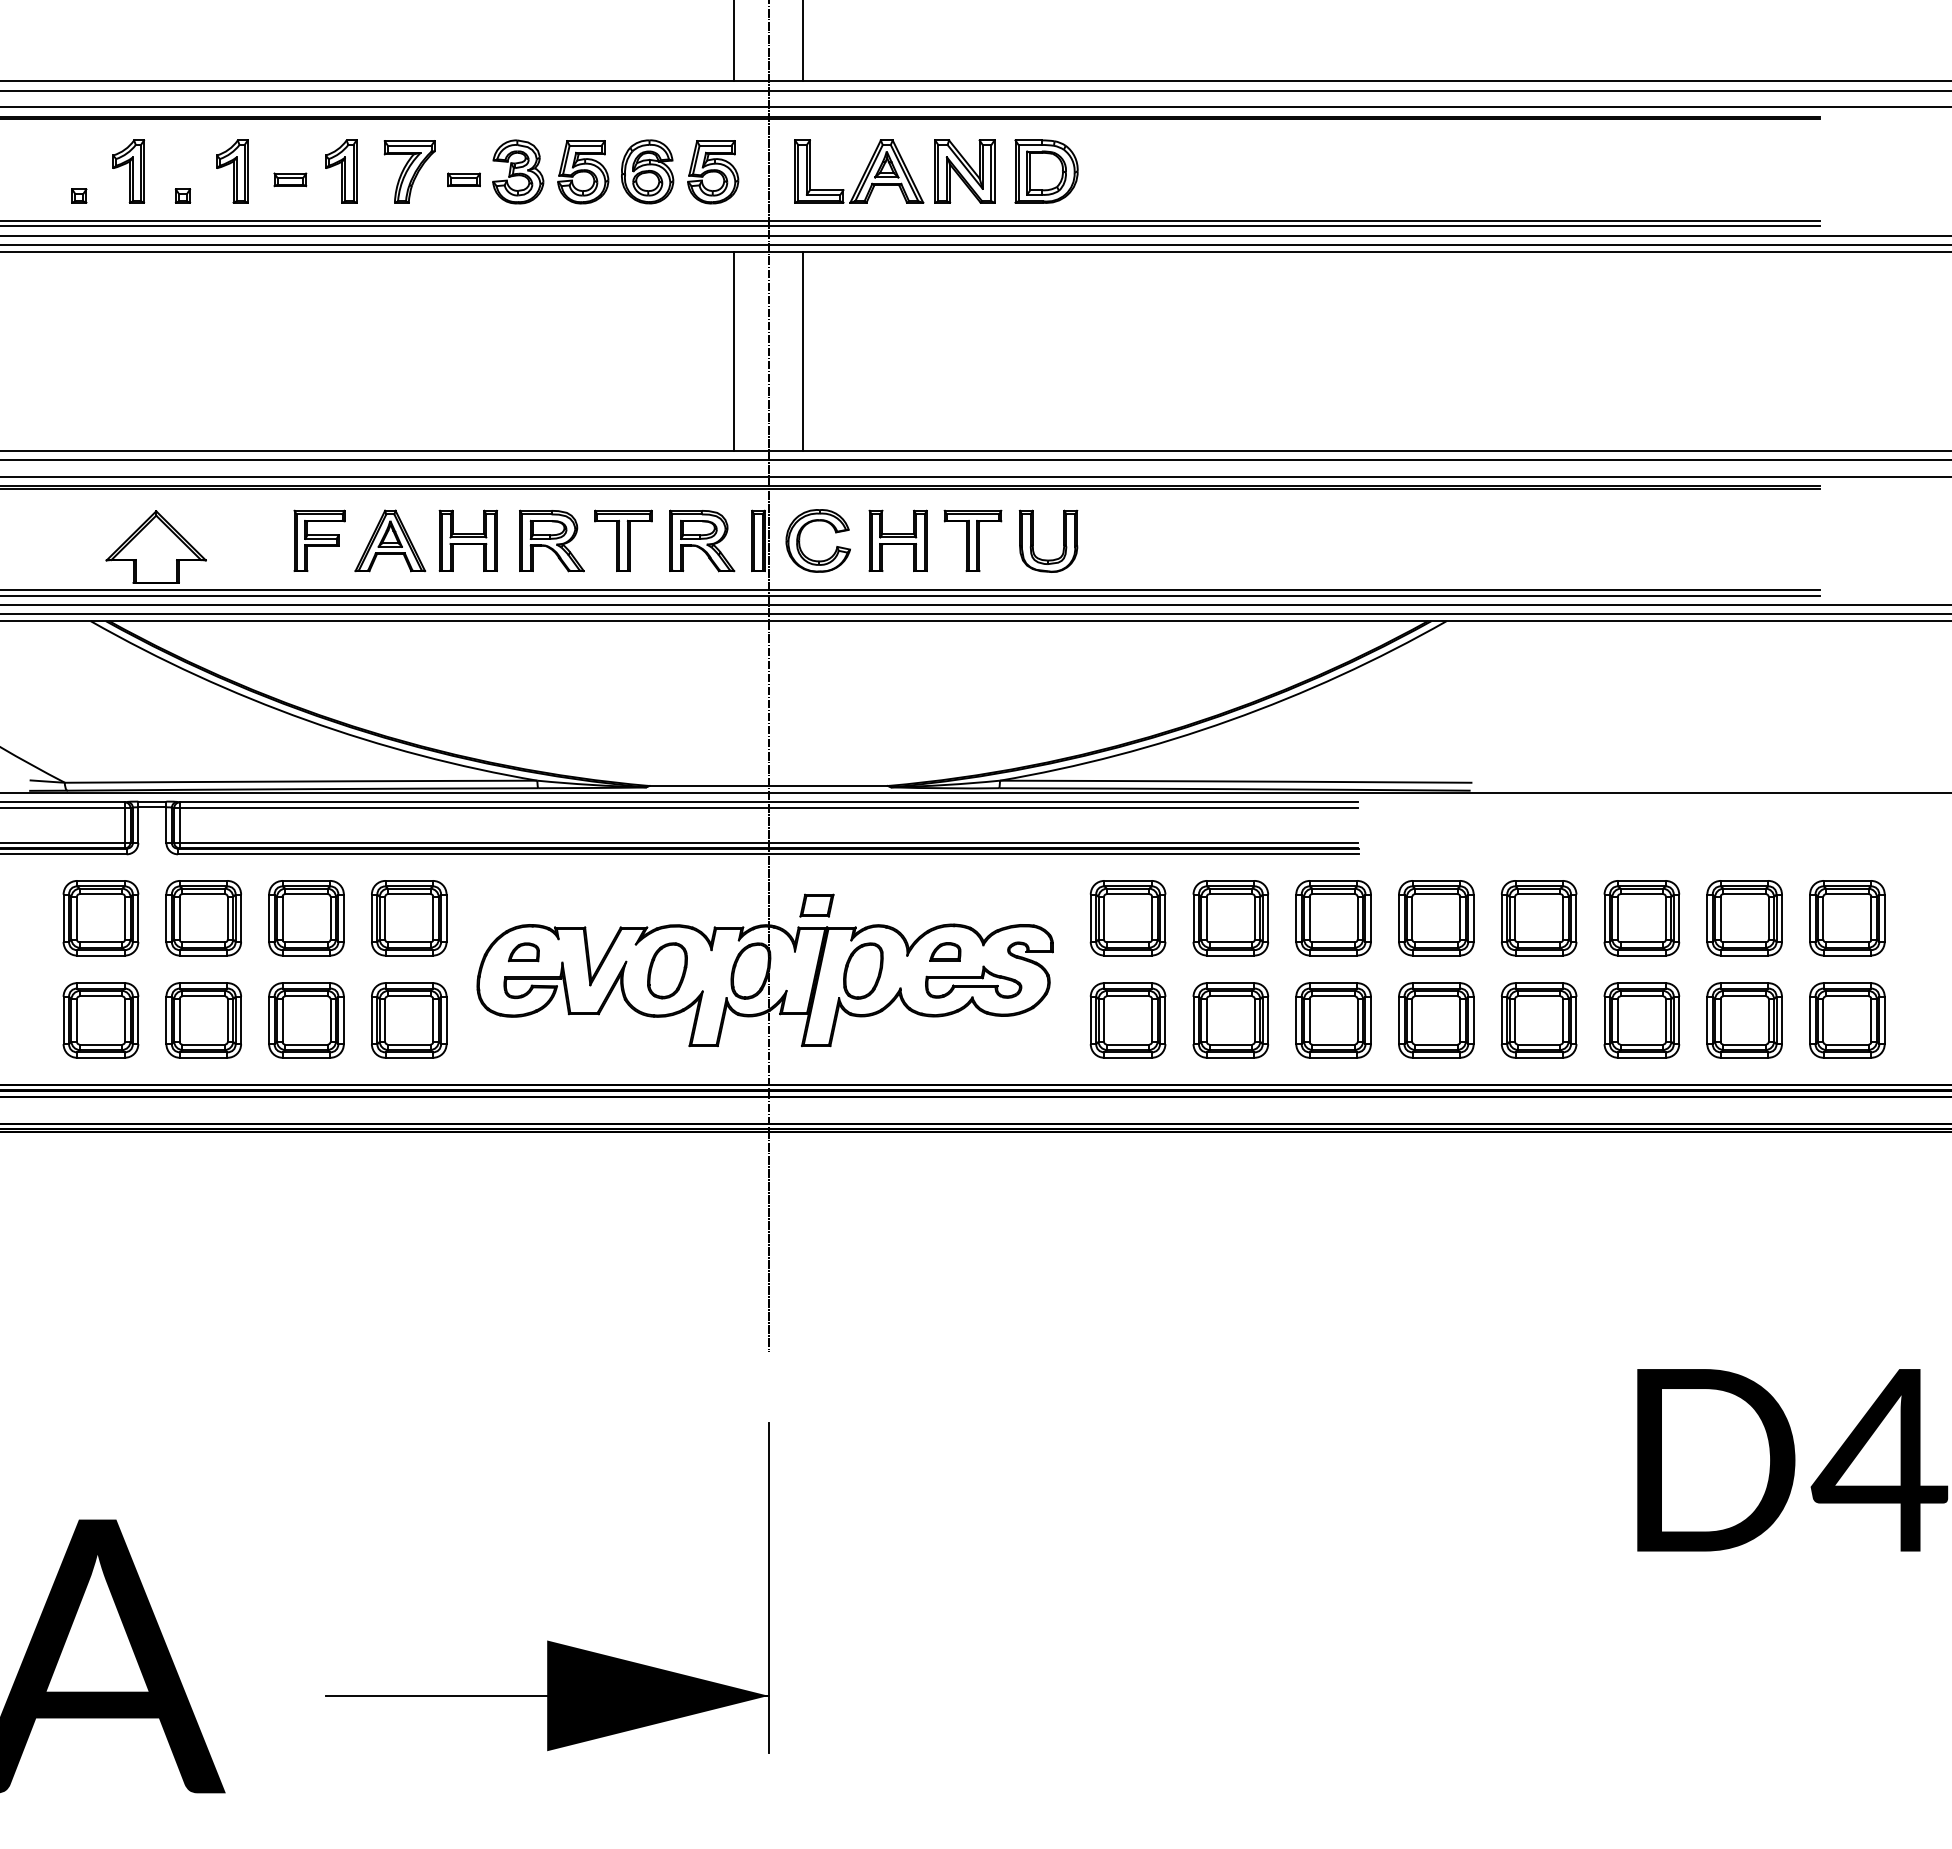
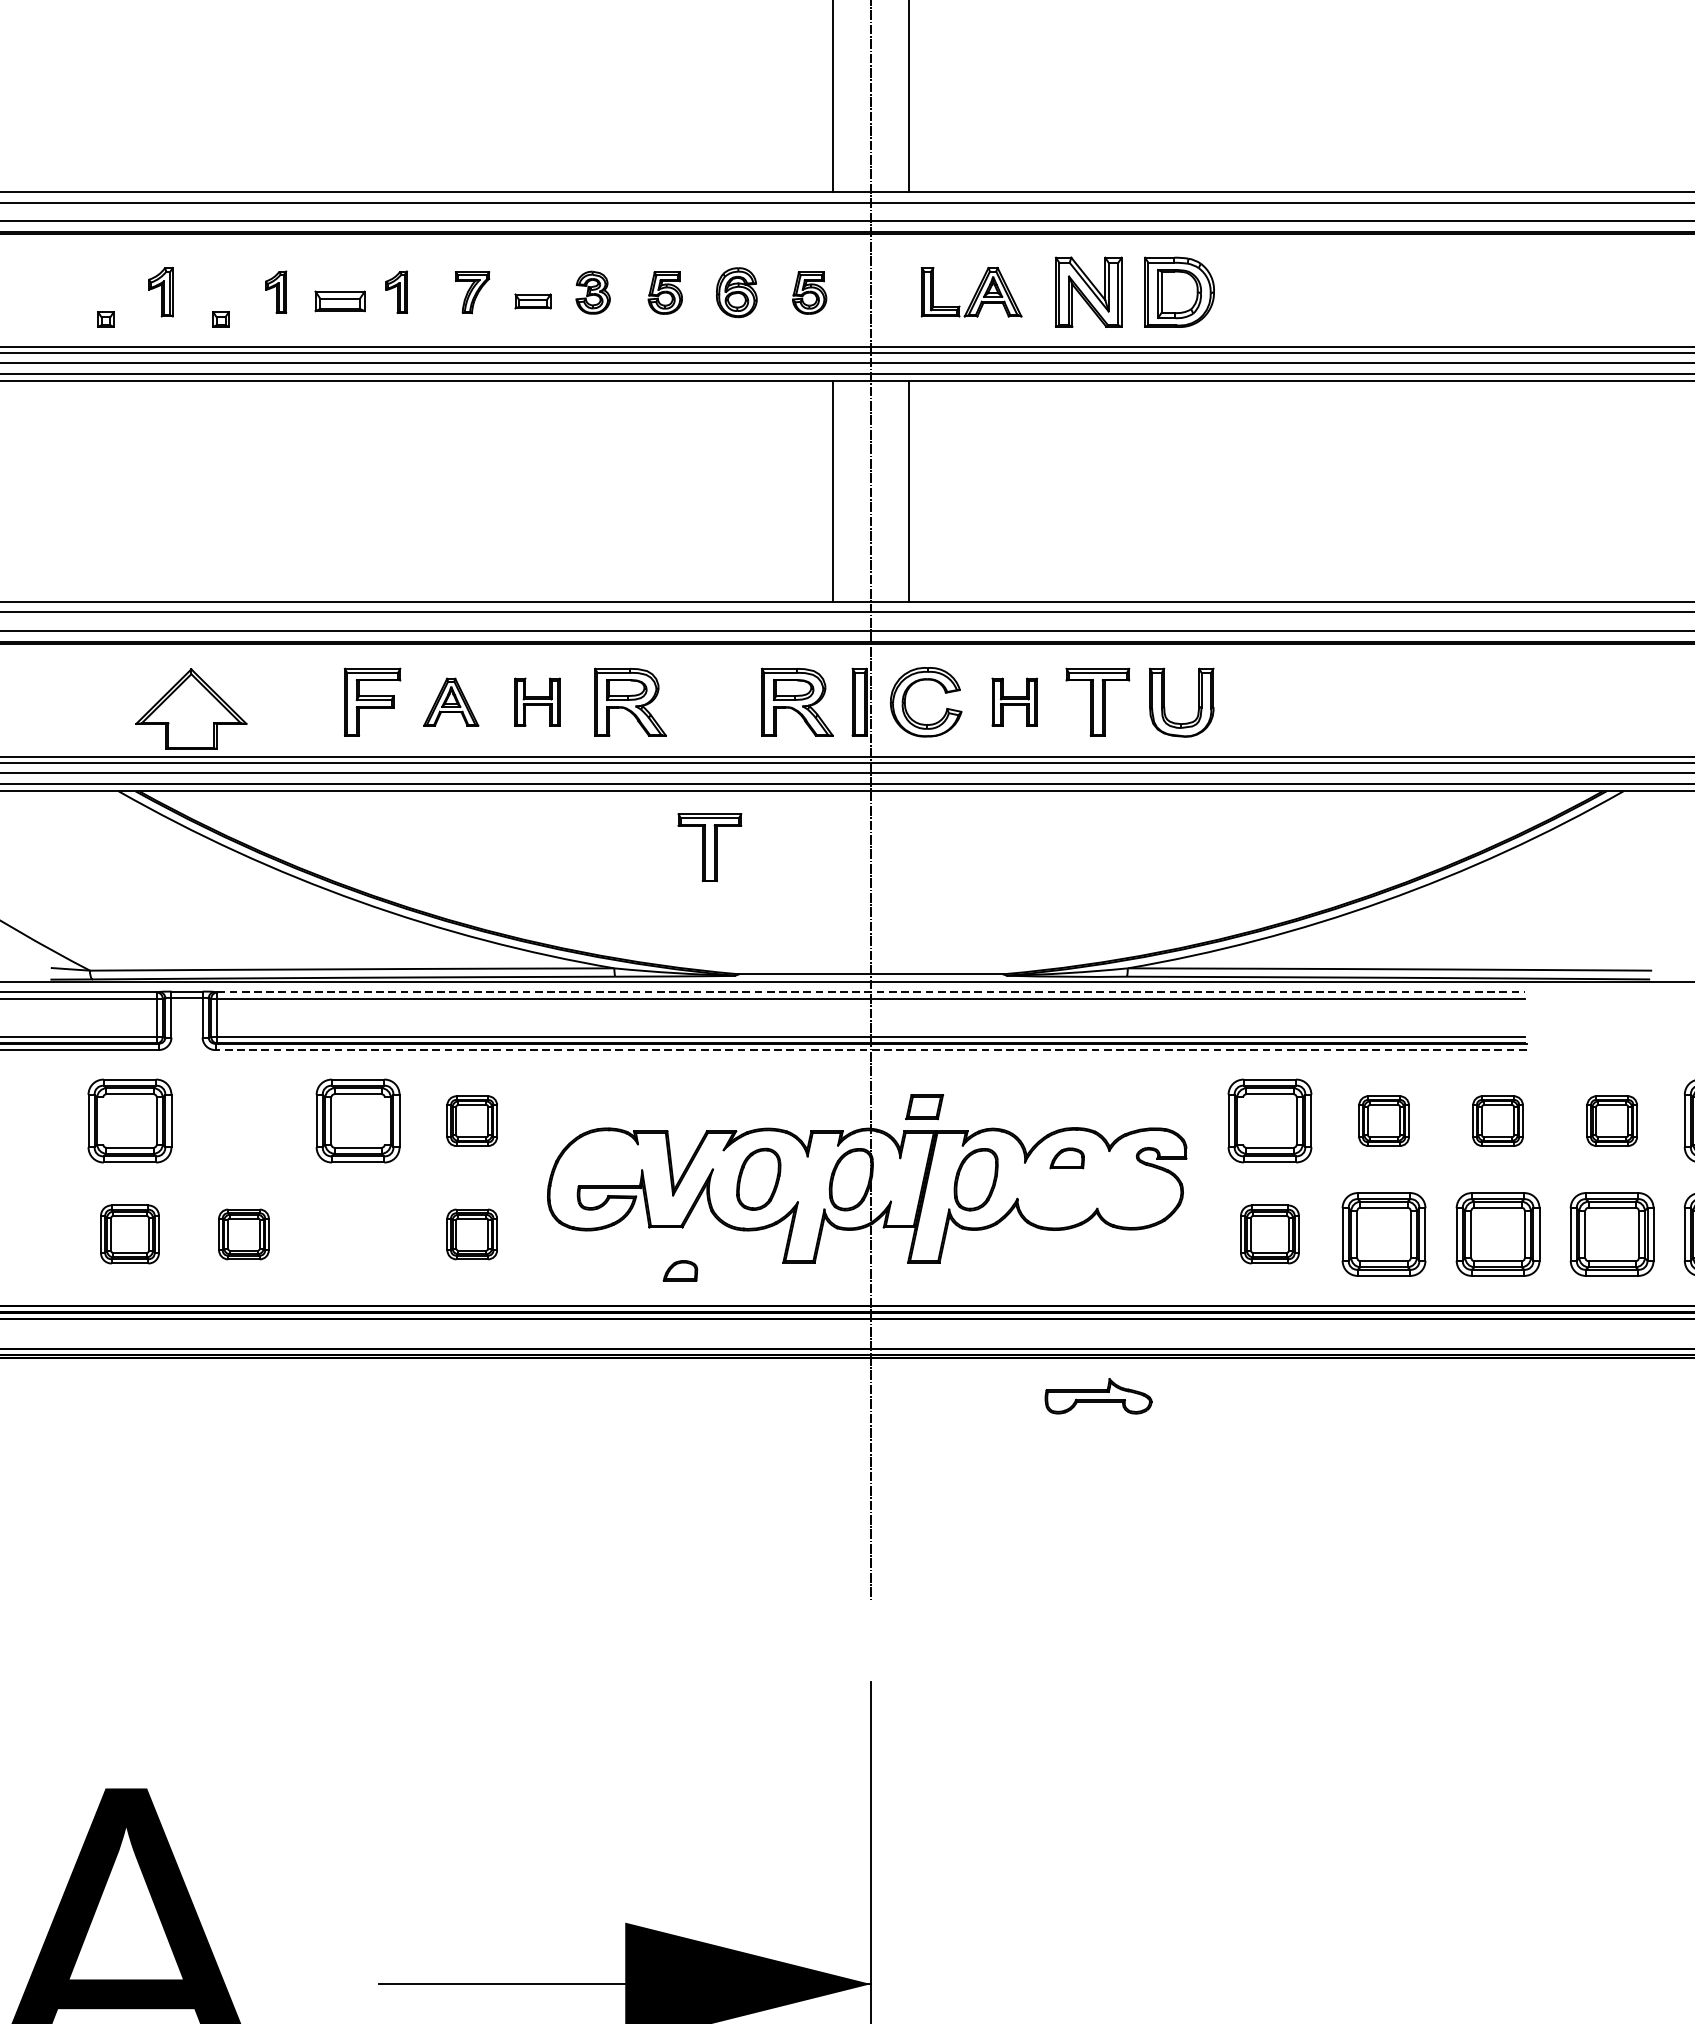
part: (128, 171) -> (160, 292), size x0.7
part: (232, 171) -> (275, 292), size x0.6
part: (341, 171) -> (396, 292), size x0.6
part: (409, 171) -> (472, 292), size x0.6
part: (518, 171) -> (593, 292), size x0.6
part: (647, 171) -> (736, 292), size x0.7
part: (859, 171) -> (971, 292), size x0.7
part: (583, 172) -> (665, 293), size x0.6
part: (713, 172) -> (809, 293), size x0.6
part: (290, 179) -> (340, 301), size x1.4
part: (390, 540) -> (451, 701), size x0.7
part: (467, 540) -> (536, 701), size x0.7
part: (623, 540) -> (709, 847), moved
part: (897, 540) -> (1014, 701), size x0.7
line: (768, 802) -> (870, 992), solid -> dashed
line: (768, 854) -> (870, 1050), solid -> dashed
line: (76, 917) -> (102, 1120), removed
line: (330, 917) -> (384, 1120), removed
line: (1104, 917) -> (1243, 1120), removed
part: (203, 918) -> (243, 1121), removed
part: (409, 918) -> (472, 1121), size x0.6
part: (1230, 918) -> (1383, 1121), size x0.6
part: (1333, 918) -> (1497, 1121), size x0.6
part: (1436, 918) -> (1612, 1121), size x0.6
part: (523, 952) -> (679, 1271), moved
part: (973, 981) -> (1098, 1395), moved
part: (100, 1020) -> (129, 1234), size x0.7
part: (203, 1020) -> (243, 1234), size x0.6
part: (306, 1020) -> (358, 1234), removed
part: (409, 1020) -> (472, 1234), size x0.6
part: (1127, 1020) -> (1269, 1234), size x0.7

